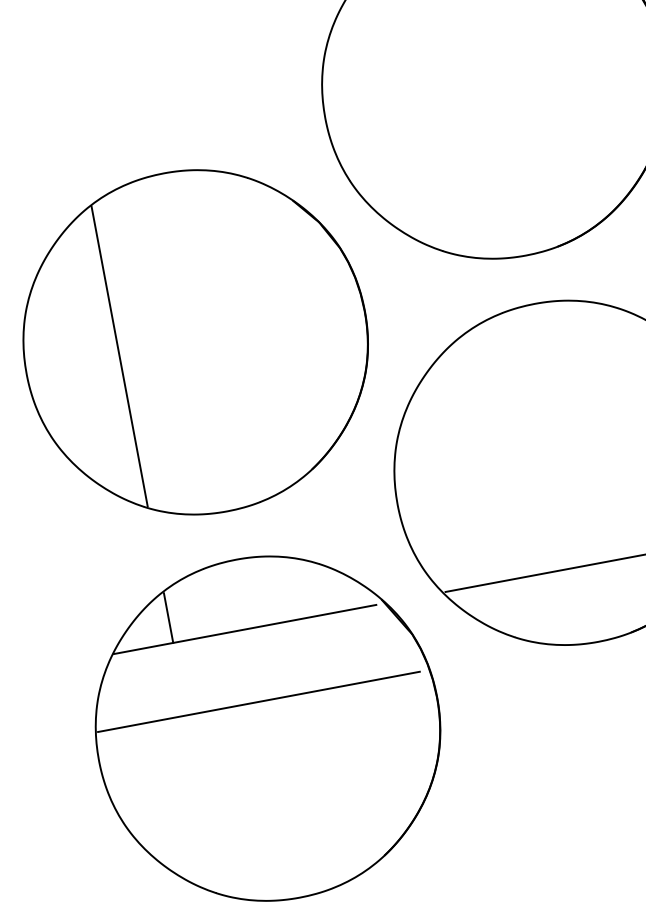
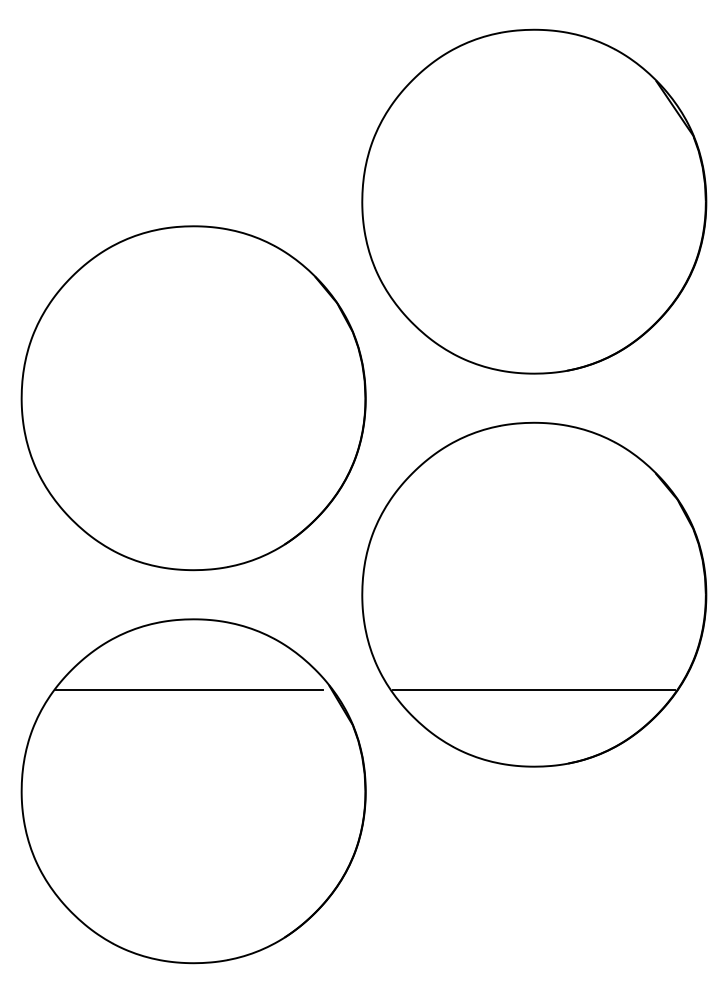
line: (119, 355) -> (116, 397), removed
line: (168, 618) -> (116, 664), removed
line: (258, 702) -> (189, 763), removed

